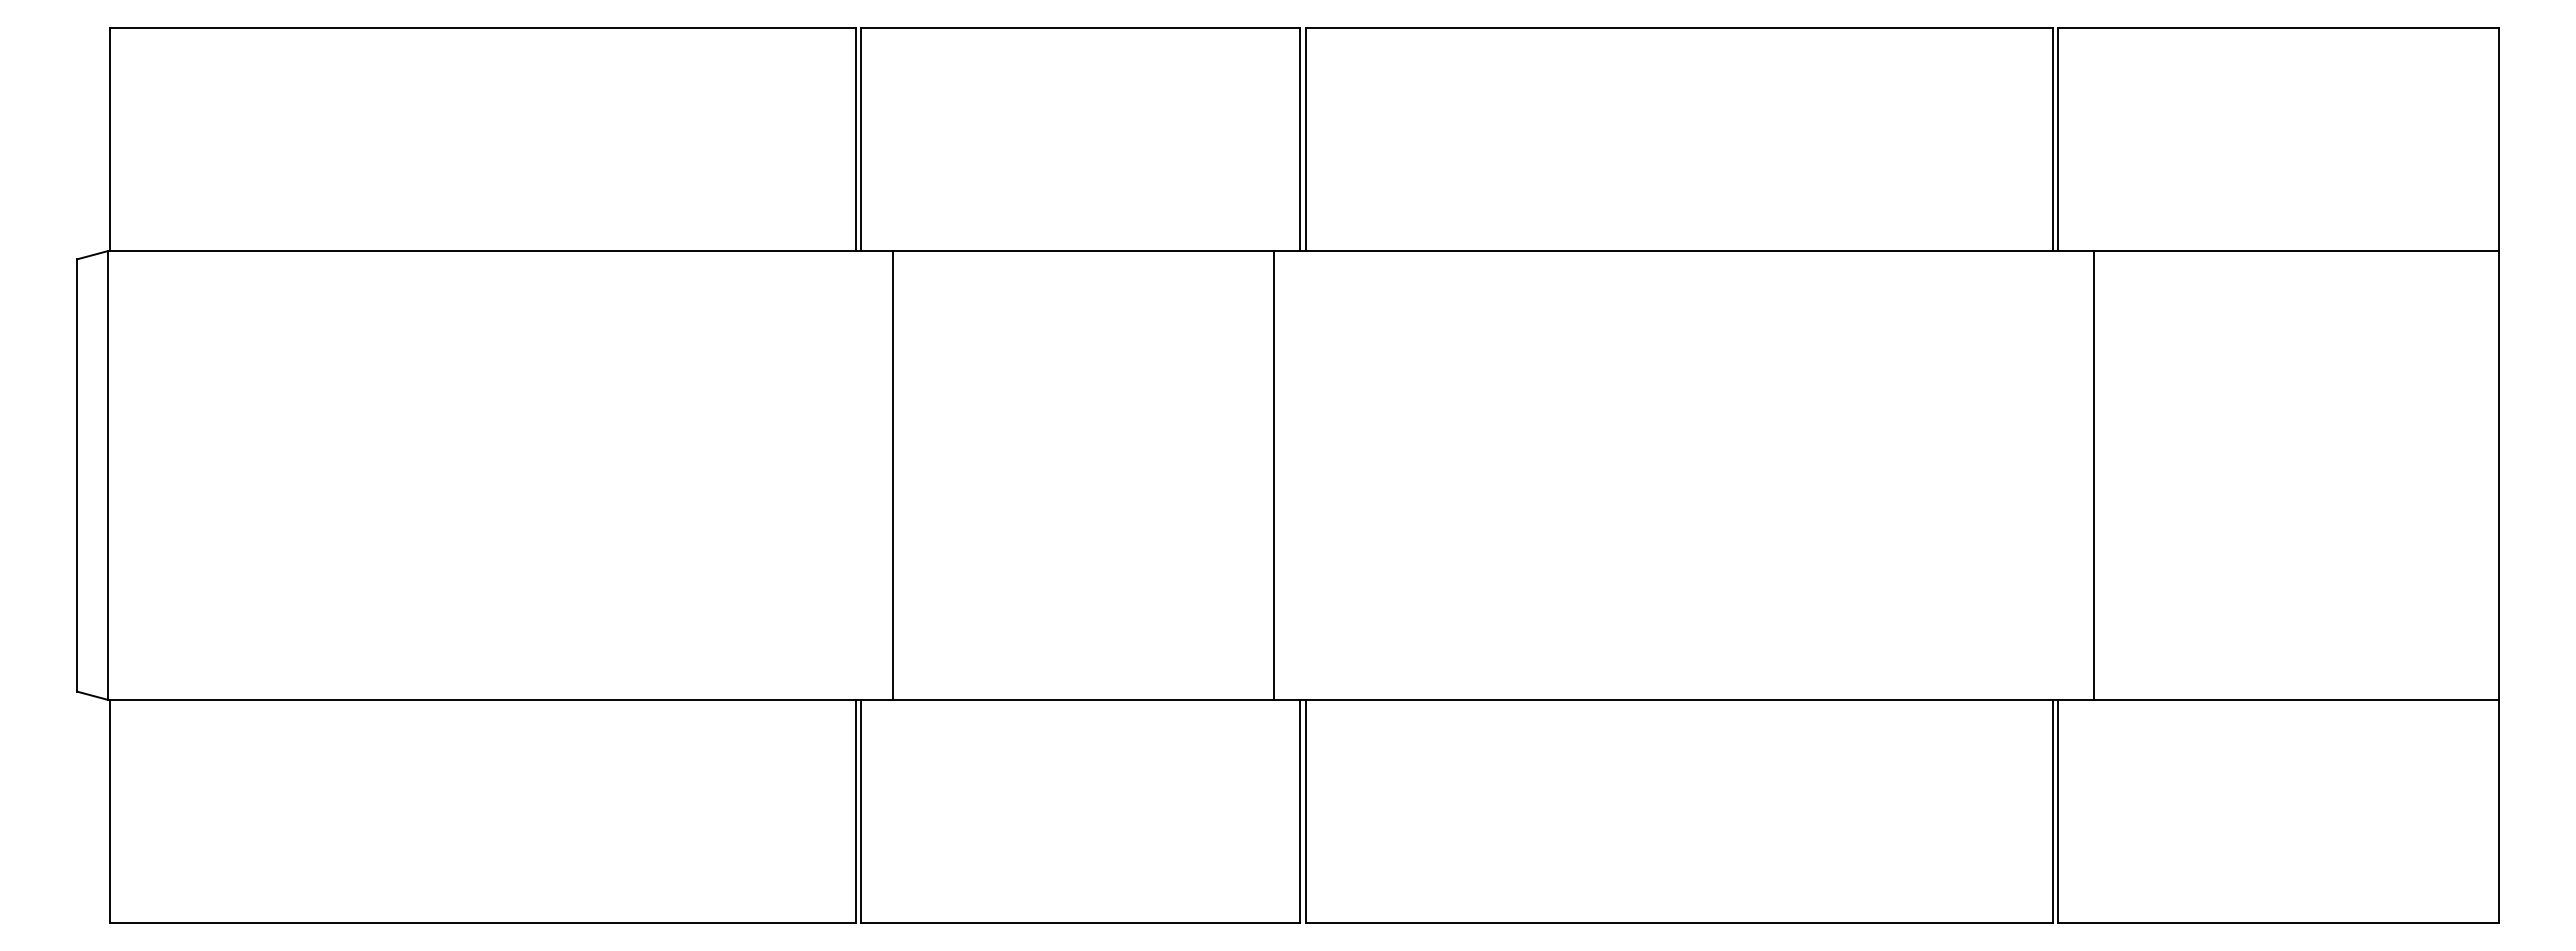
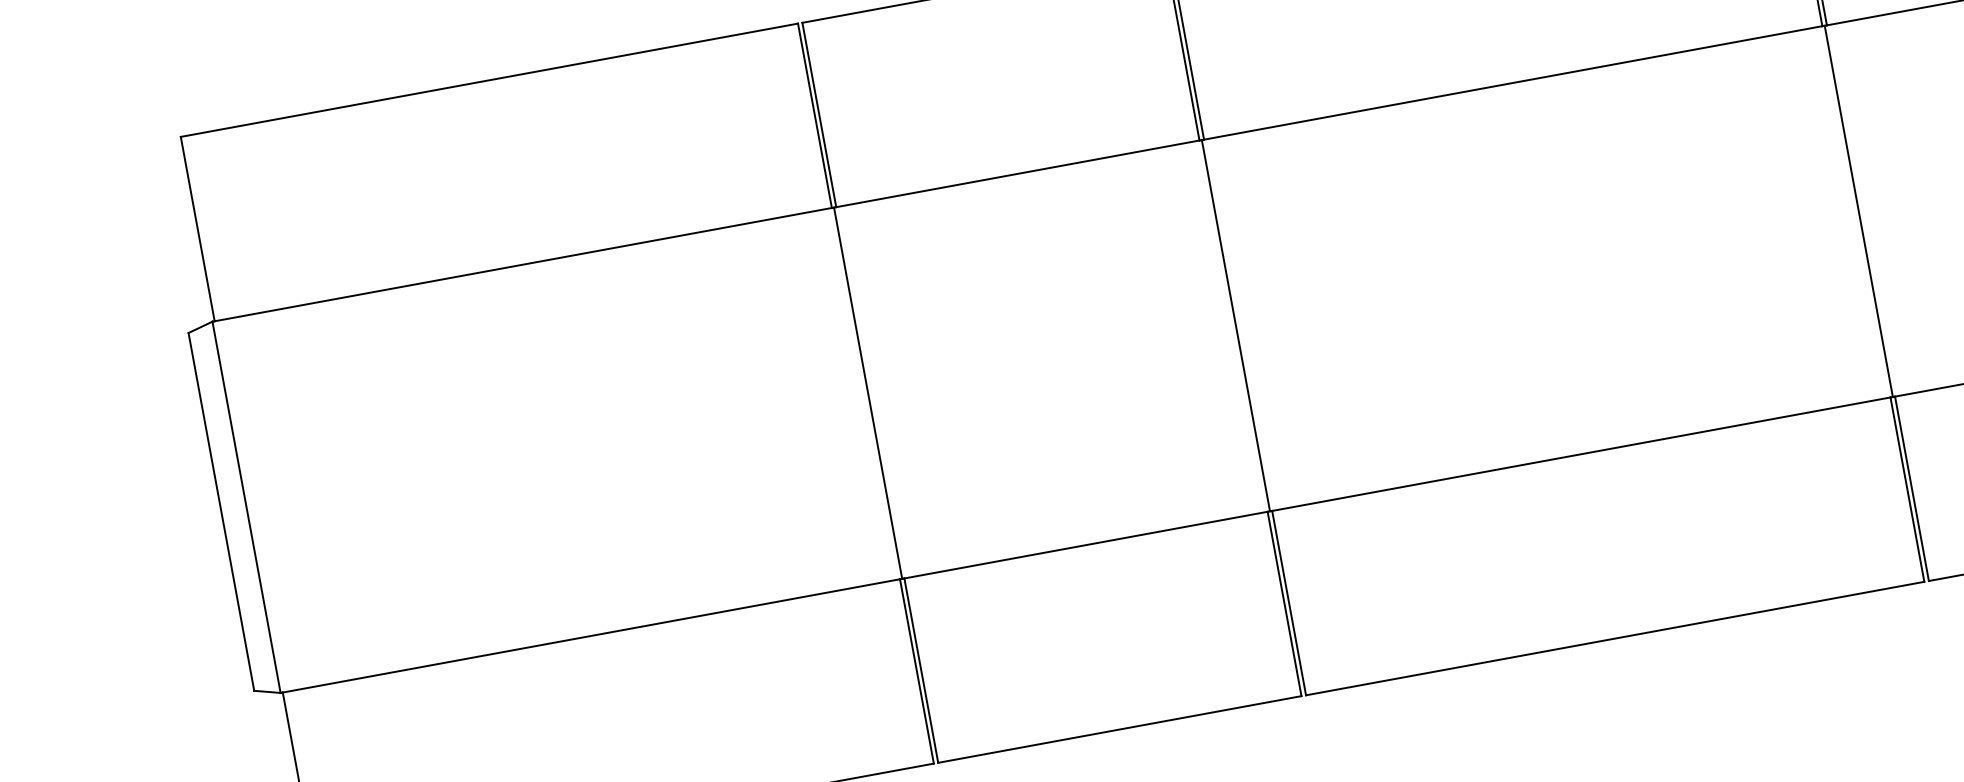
line: (892, 475) -> (867, 393), moved
line: (1274, 475) -> (1236, 325), moved
line: (2093, 475) -> (1858, 211), moved

